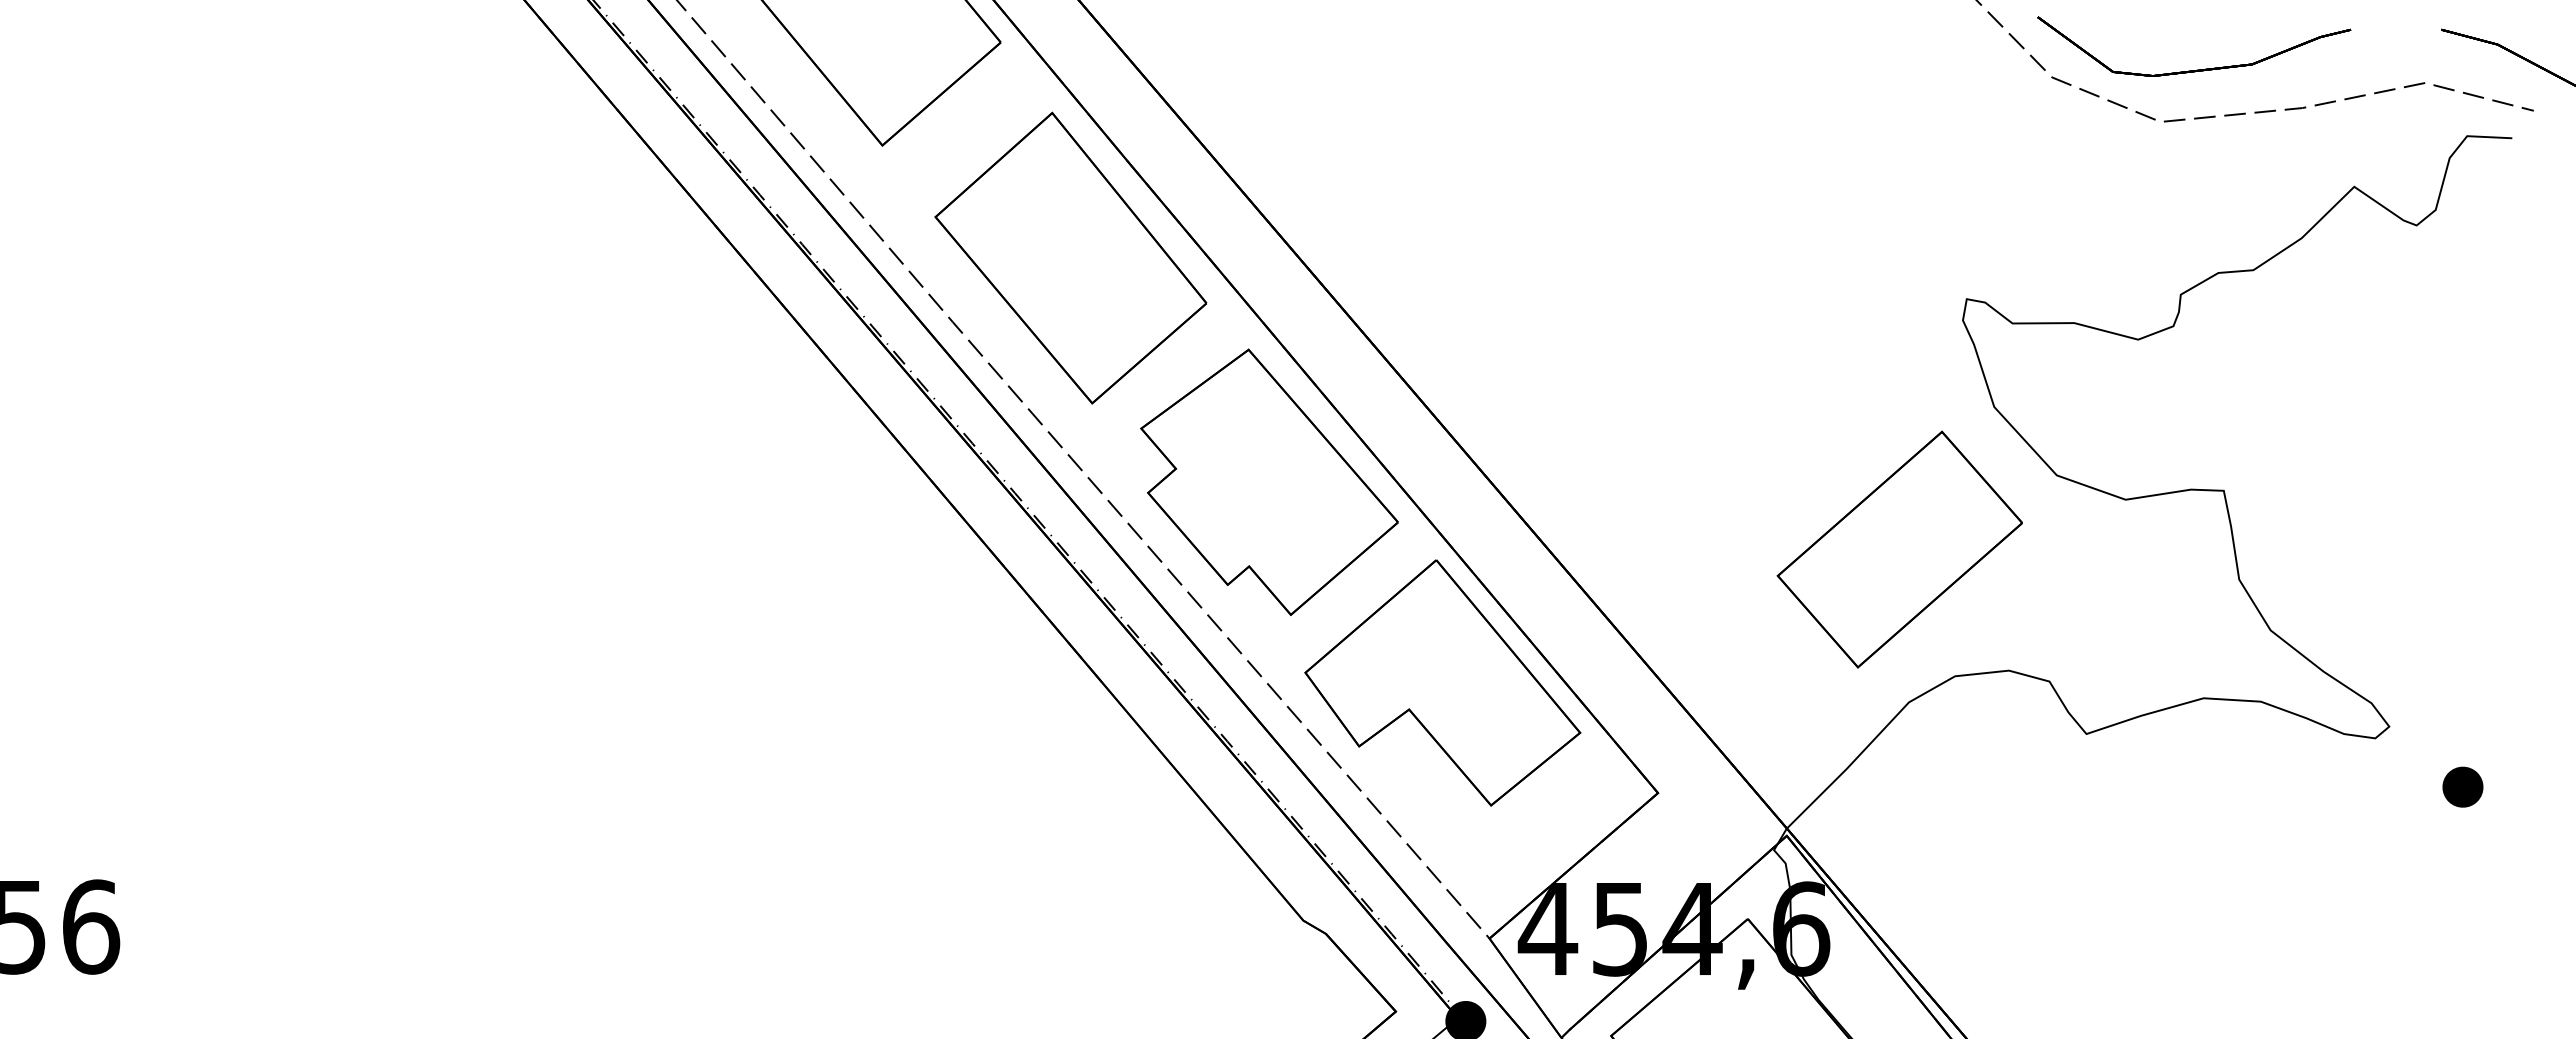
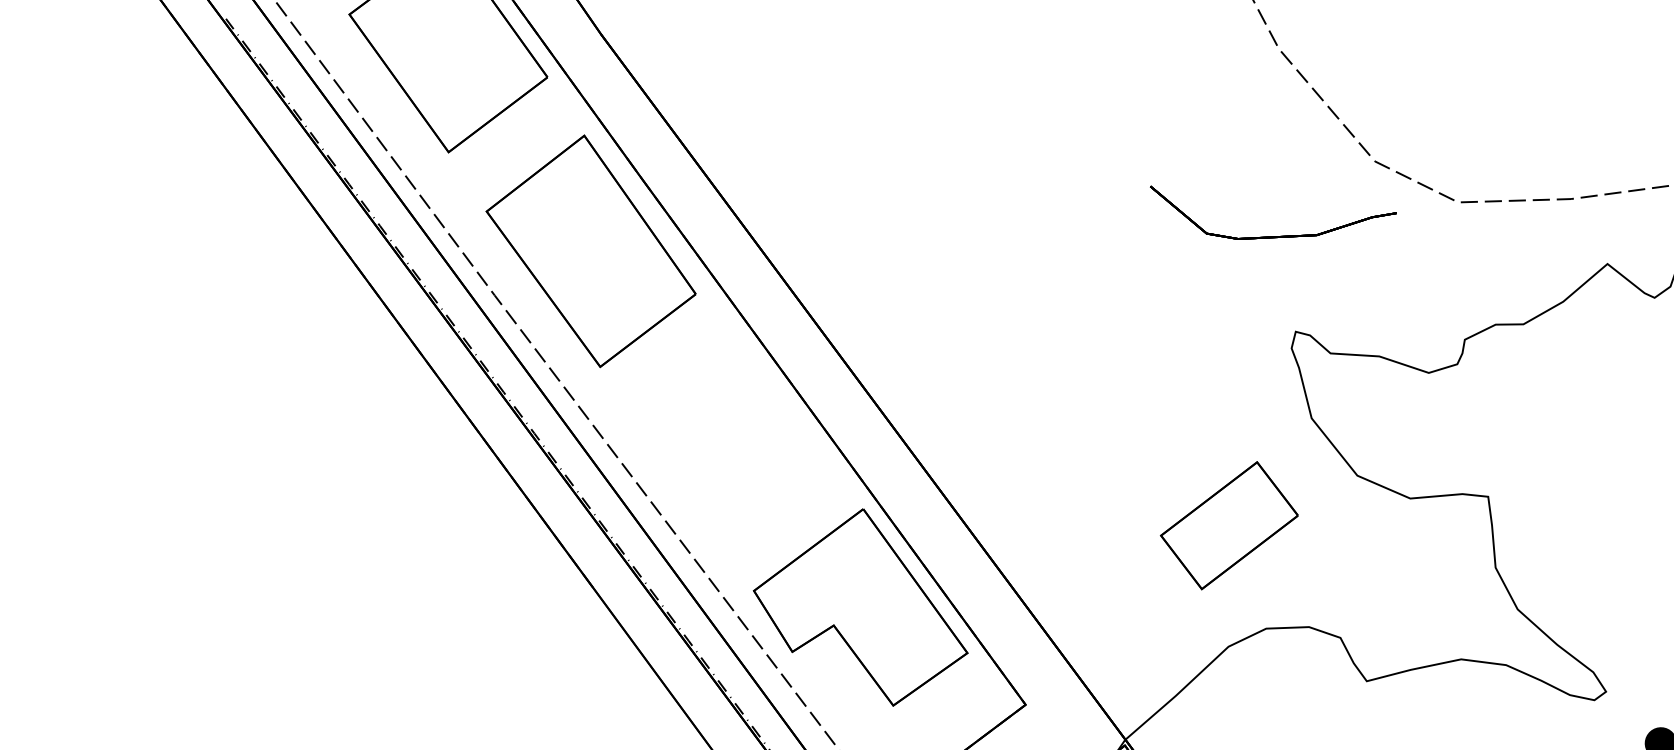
part: (2197, 69) -> (1273, 236), moved
part: (1269, 481) -> (735, 438), removed
part: (1899, 549) -> (1229, 525), size x0.7

